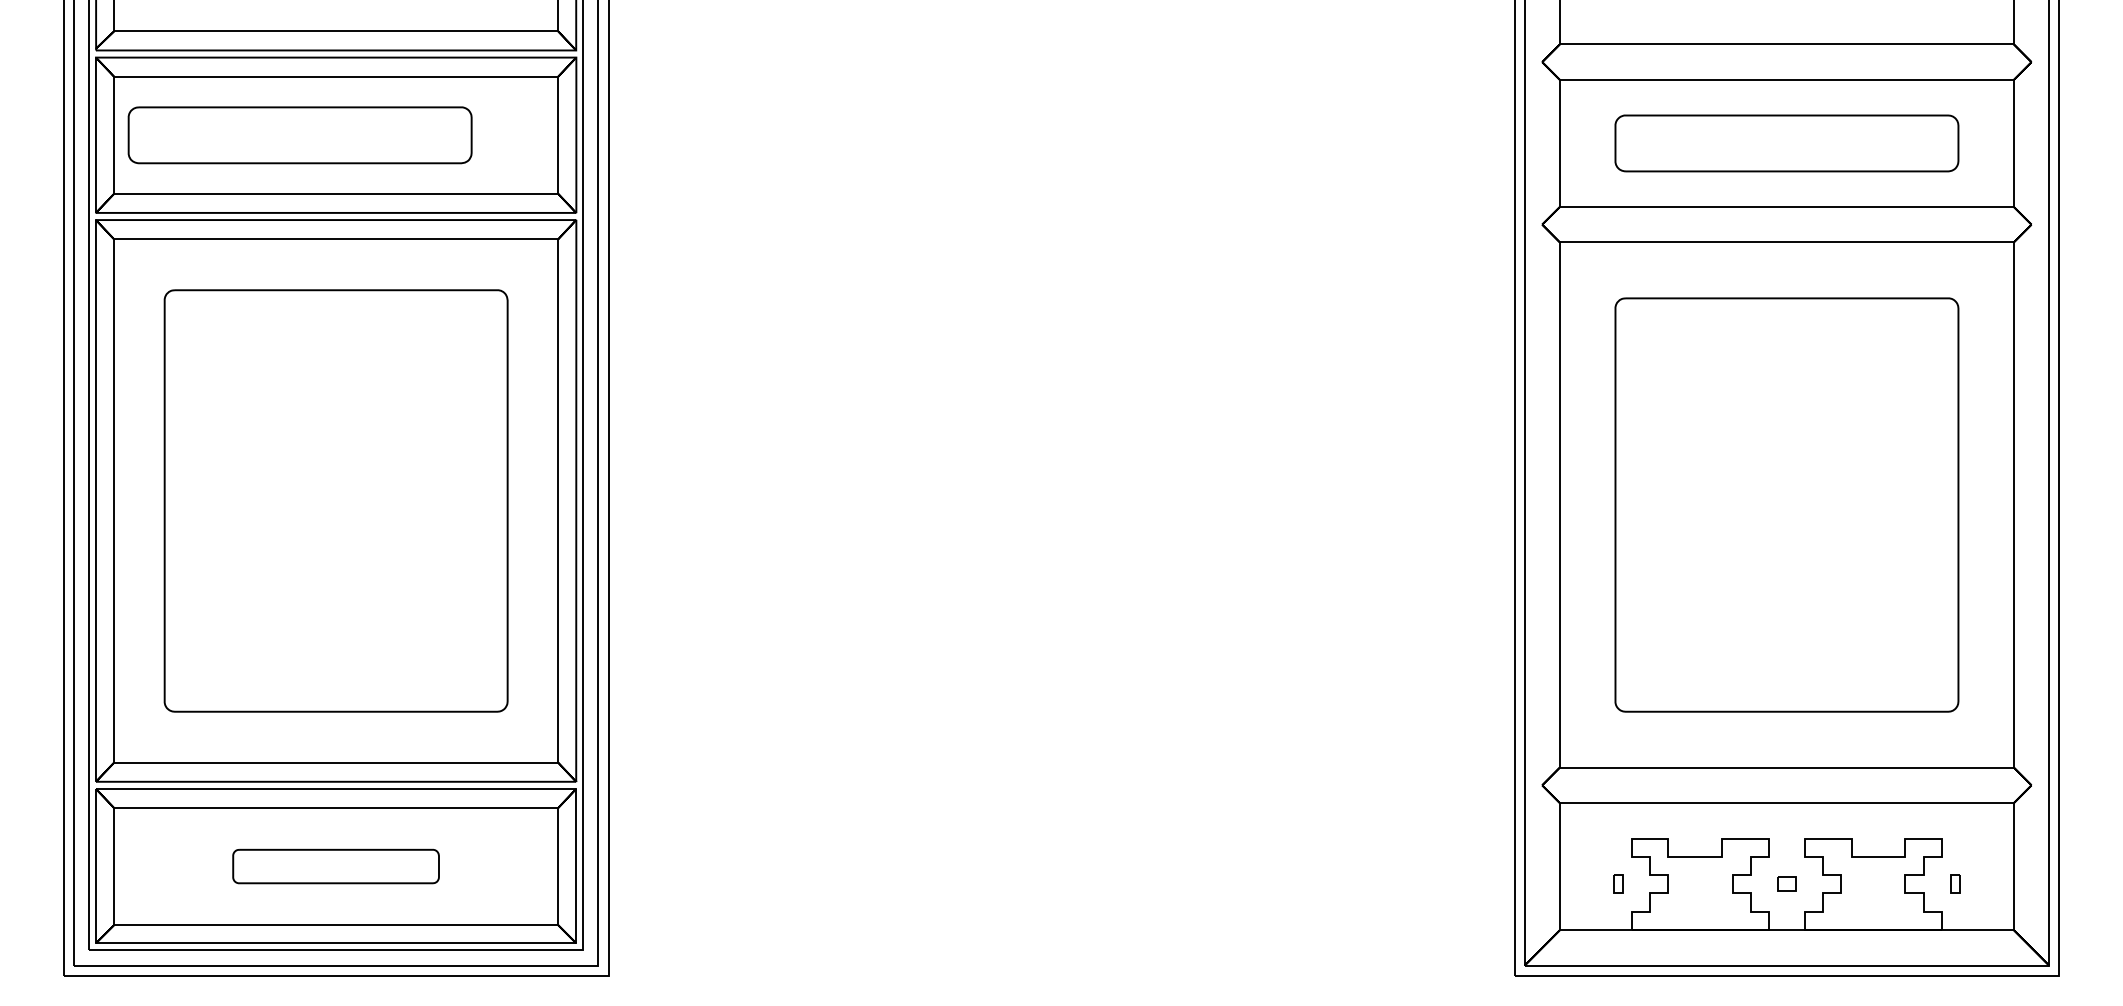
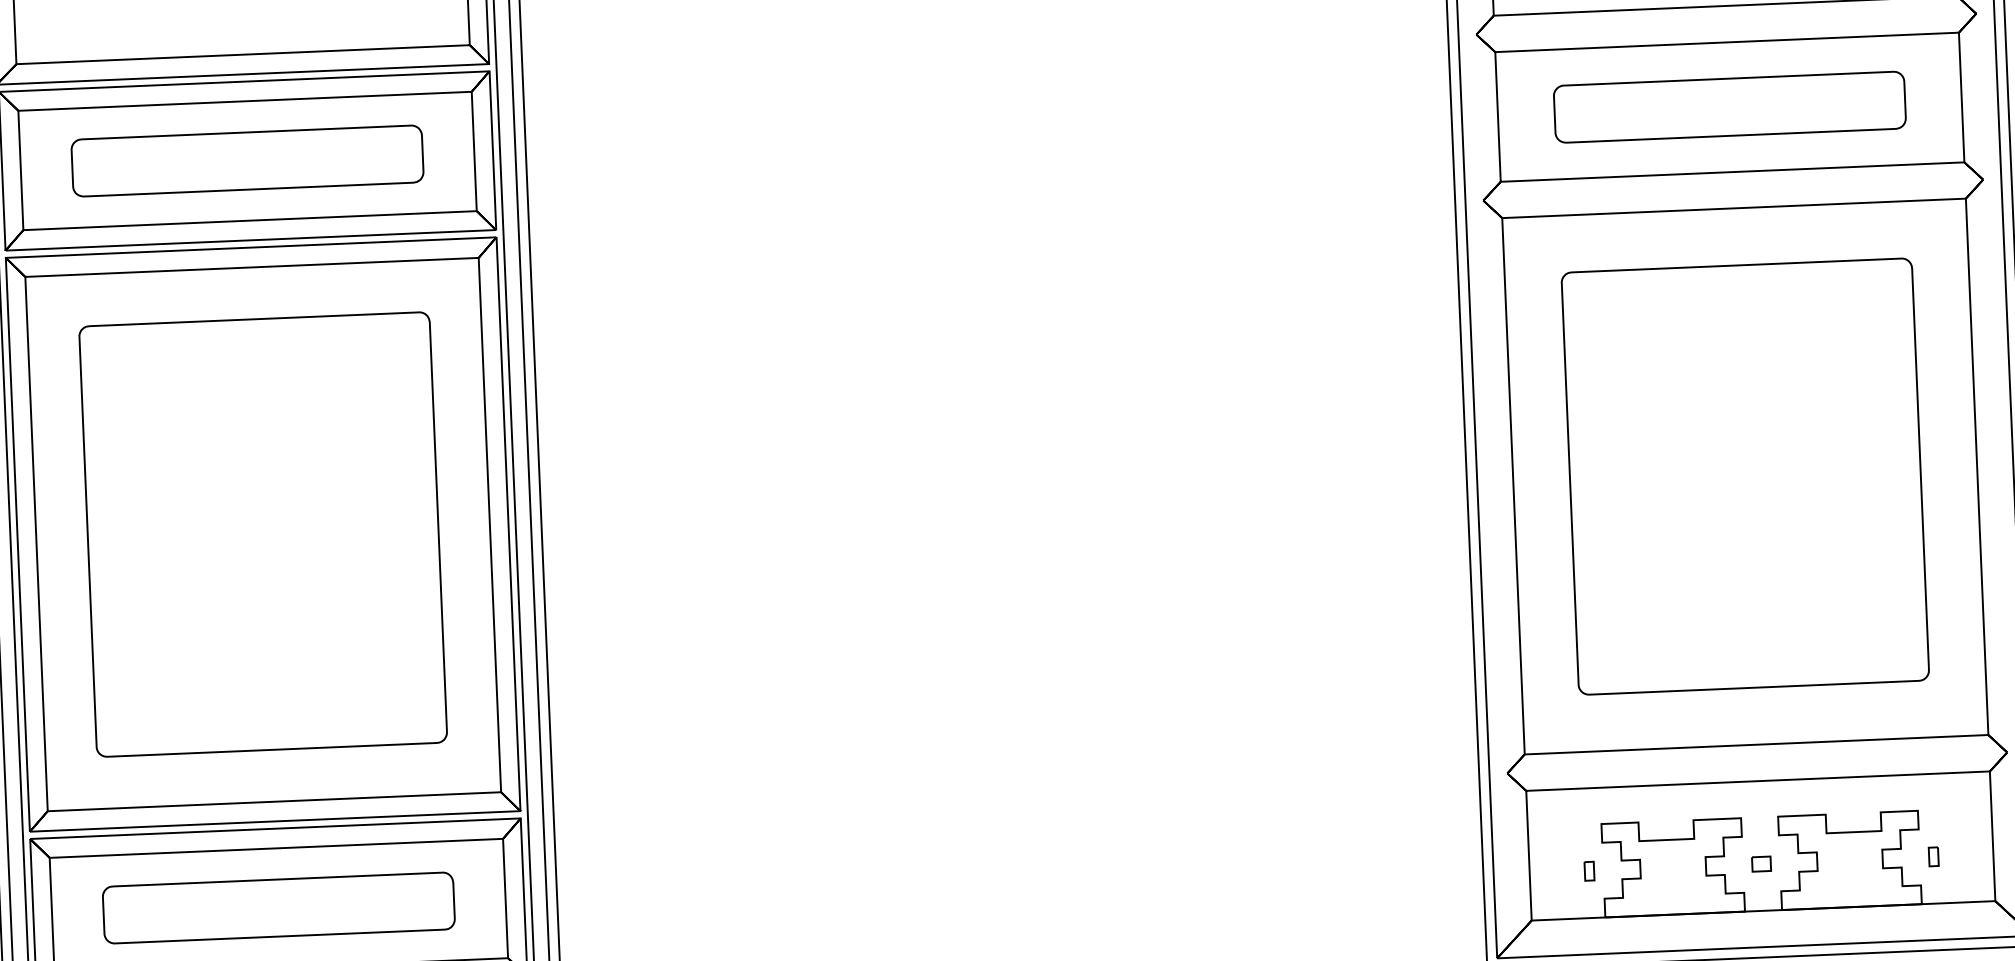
part: (299, 135) -> (246, 161), moved
part: (335, 866) -> (278, 907), size x1.67

